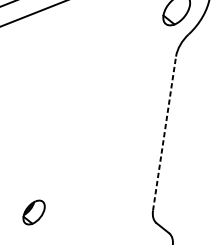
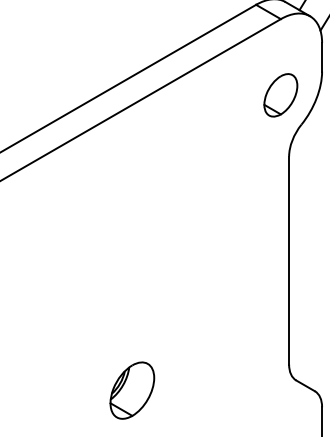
line: (164, 133) -> (289, 260), dashed -> solid
part: (34, 212) -> (132, 390), size x1.67

